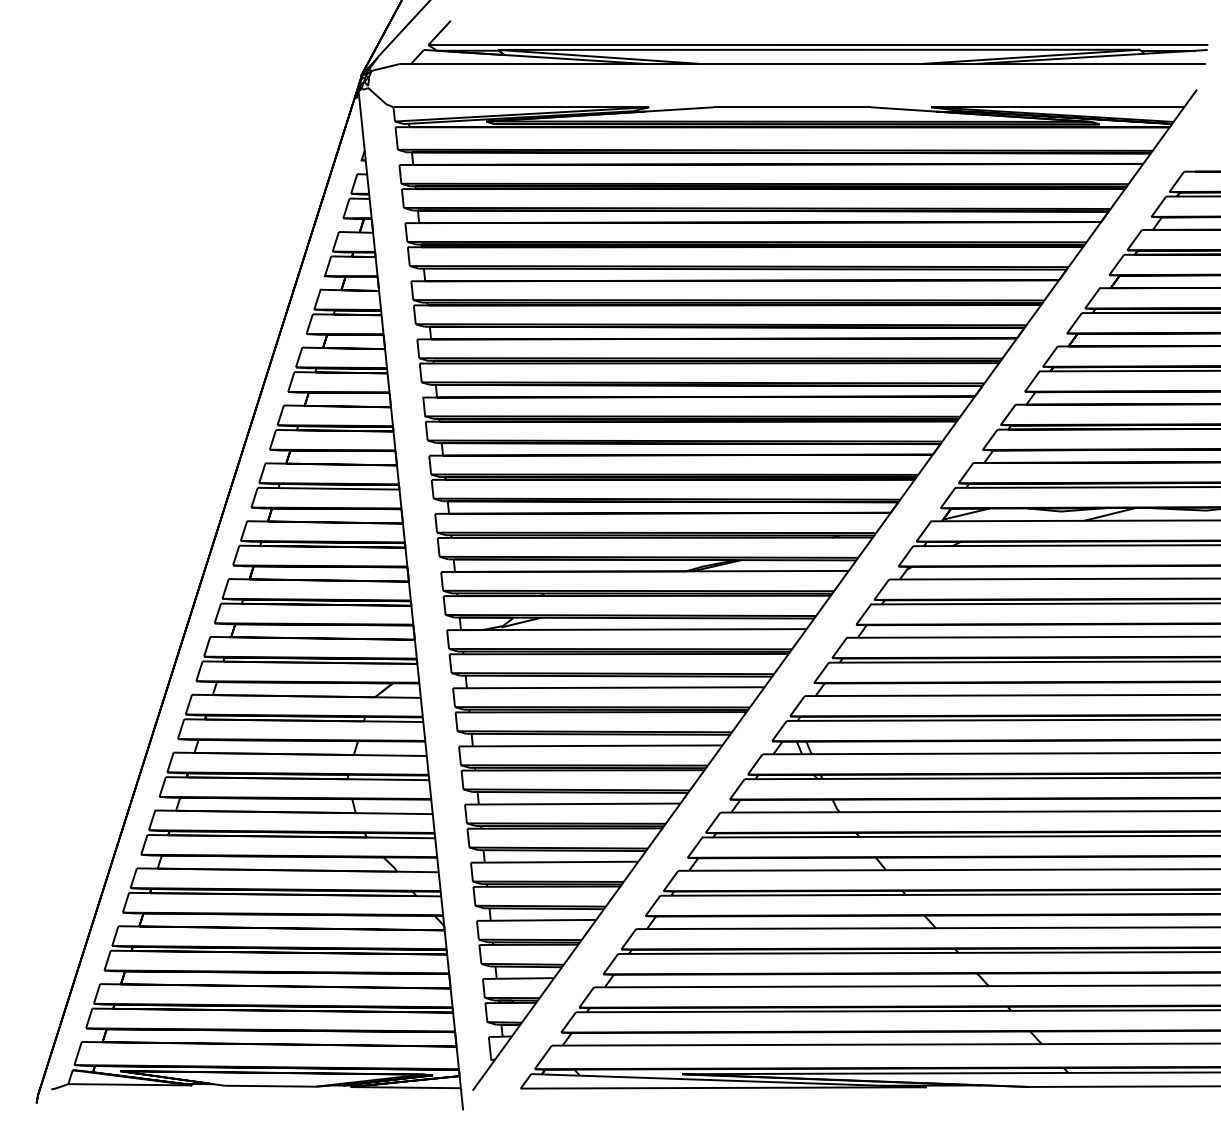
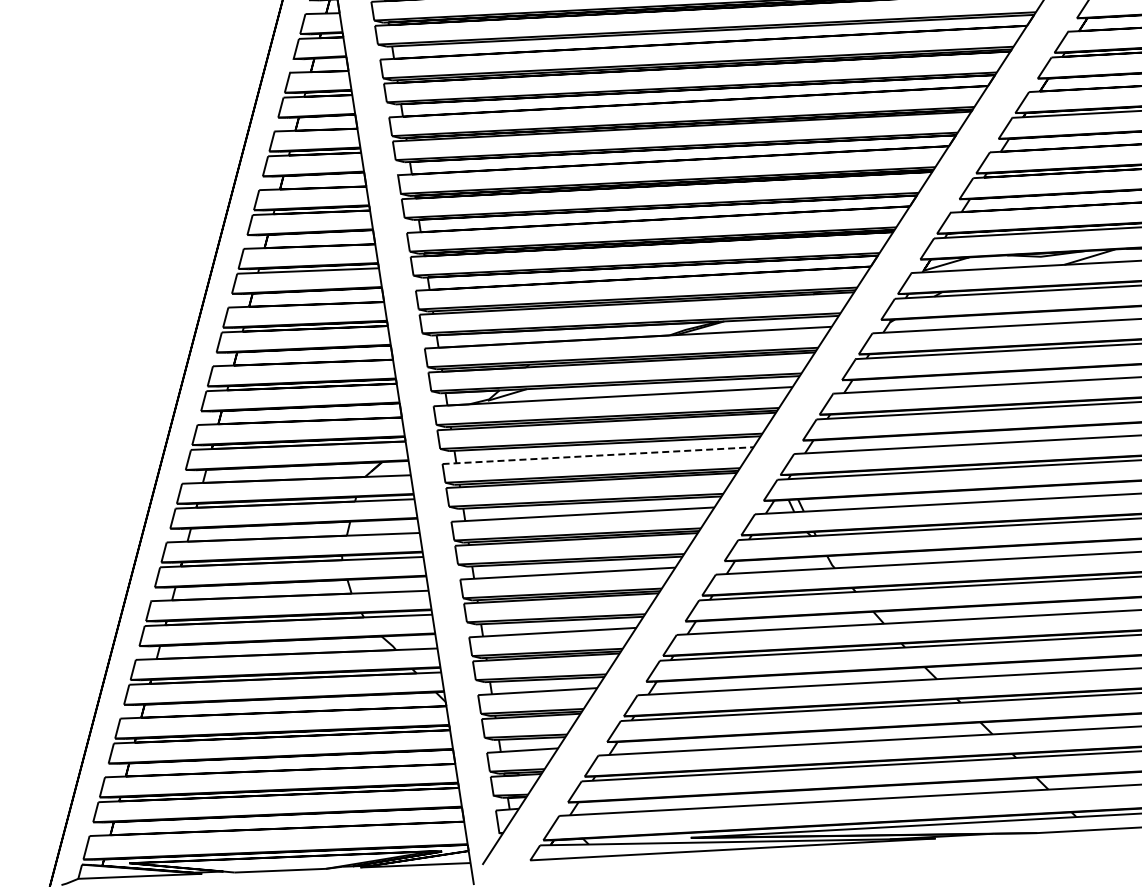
line: (608, 687) -> (597, 455), solid -> dashed

